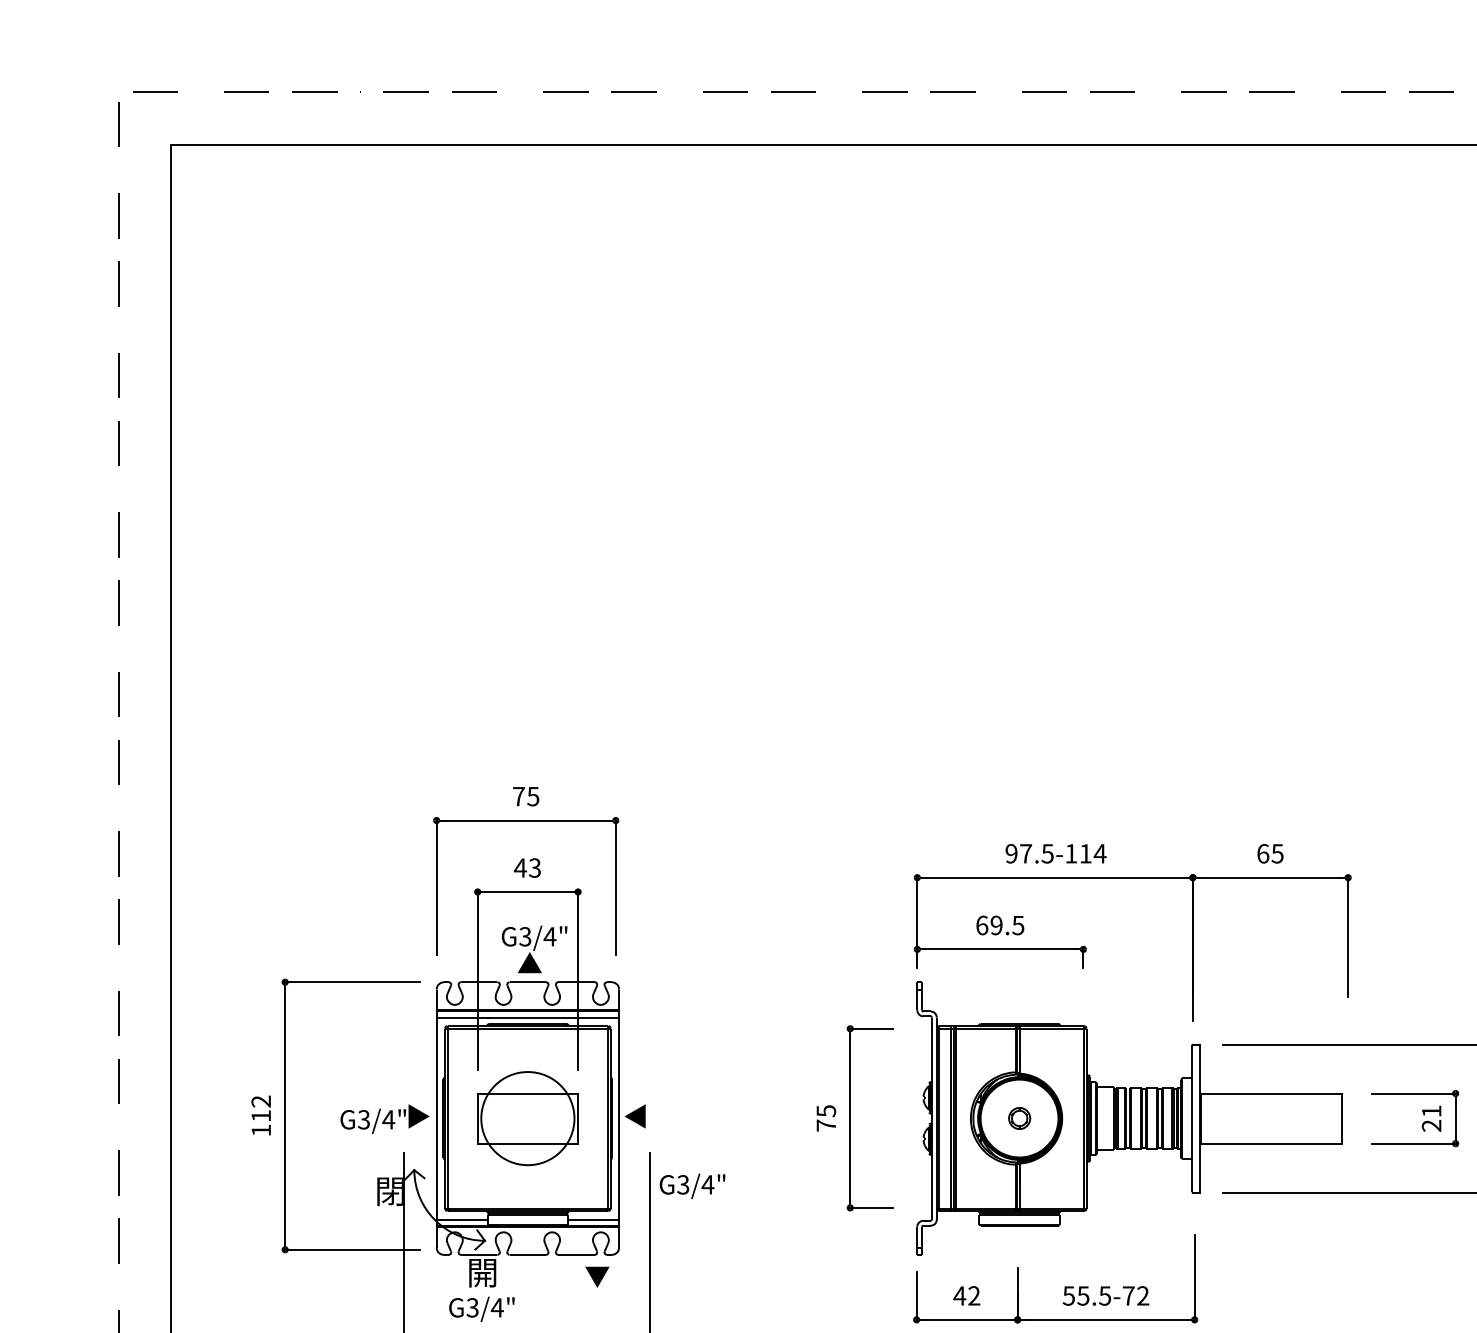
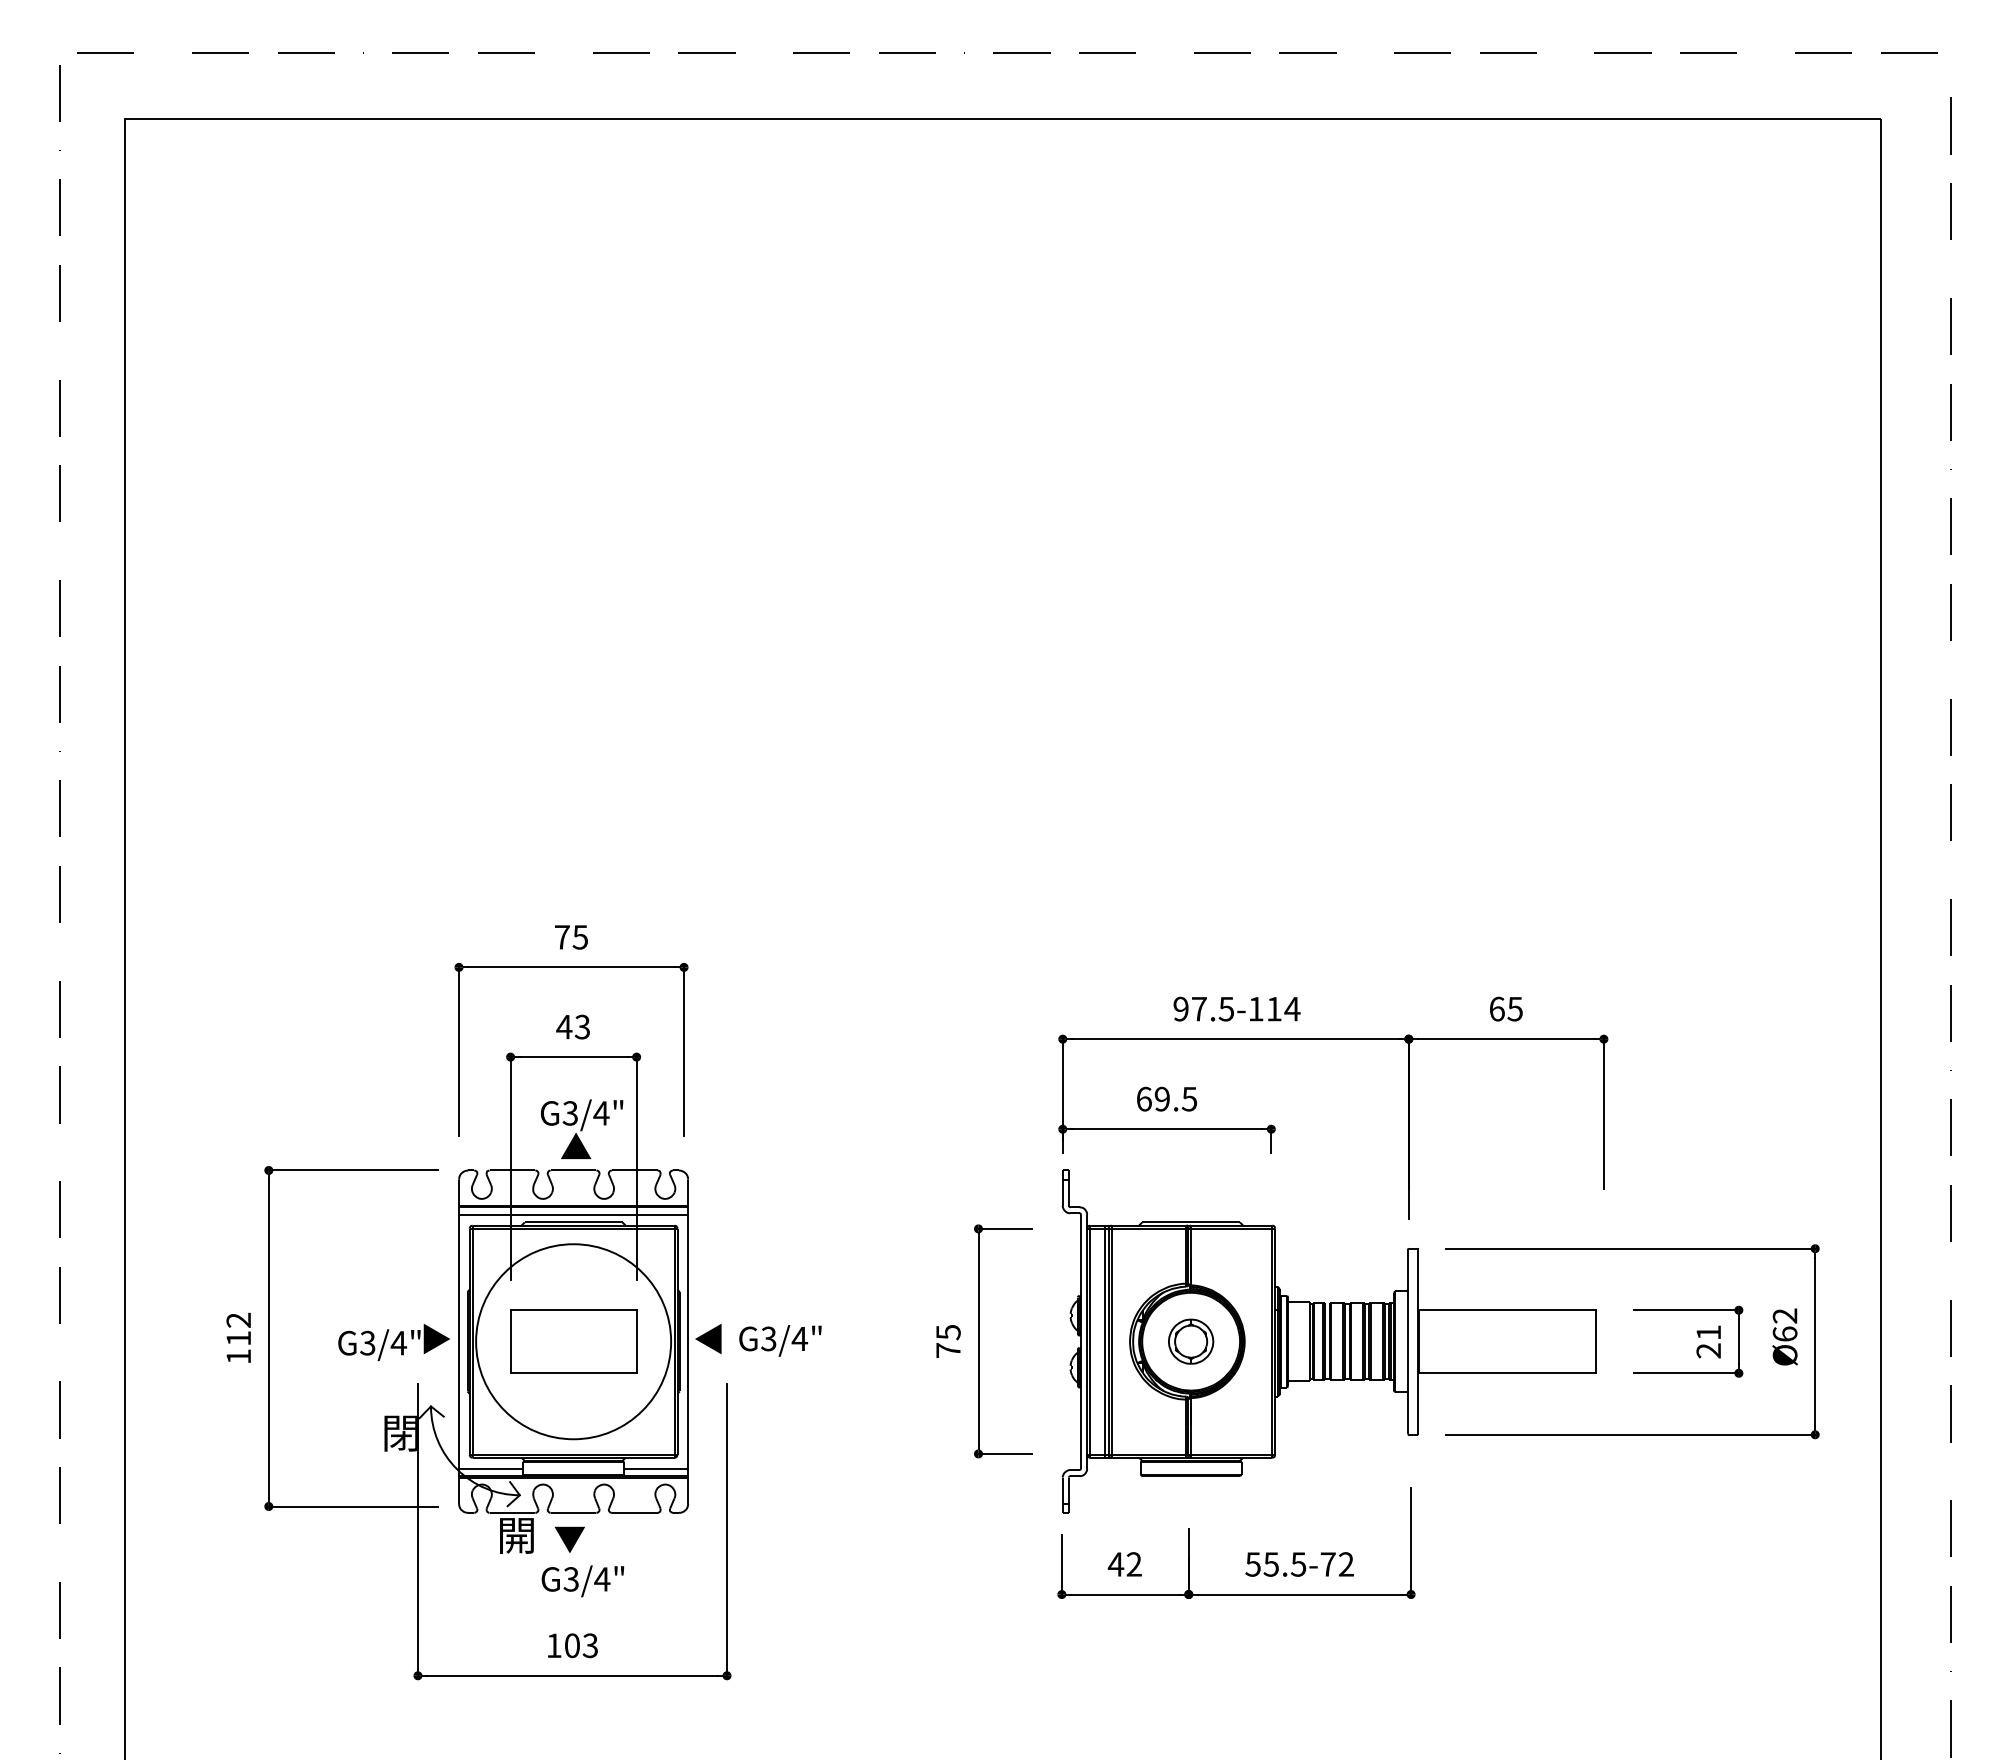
circle: (527, 1118) -> (573, 1341), size x1.67
part: (1019, 1118) -> (1191, 1341), size x1.67
text: (692, 1186) -> (780, 1340), moved
text: (597, 1276) -> (569, 1539), moved
text: (481, 1309) -> (582, 1581), moved

